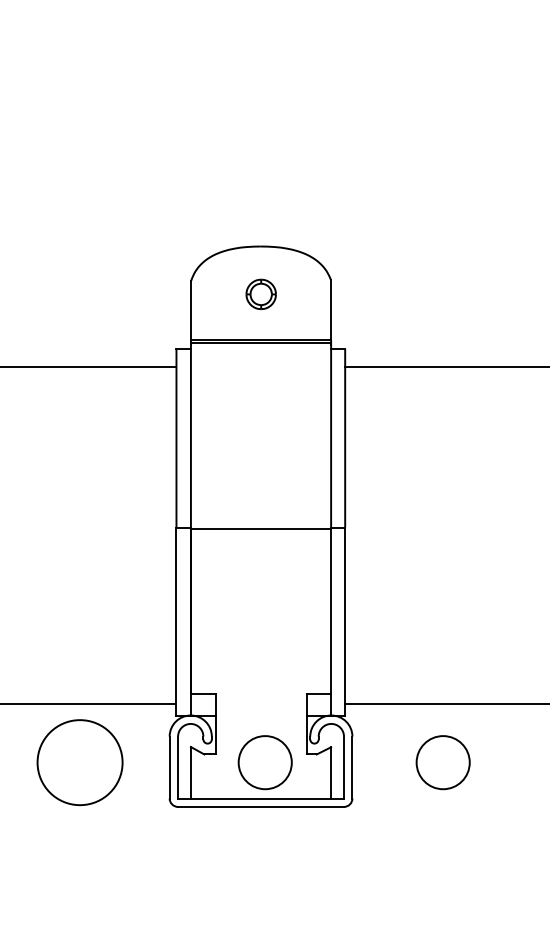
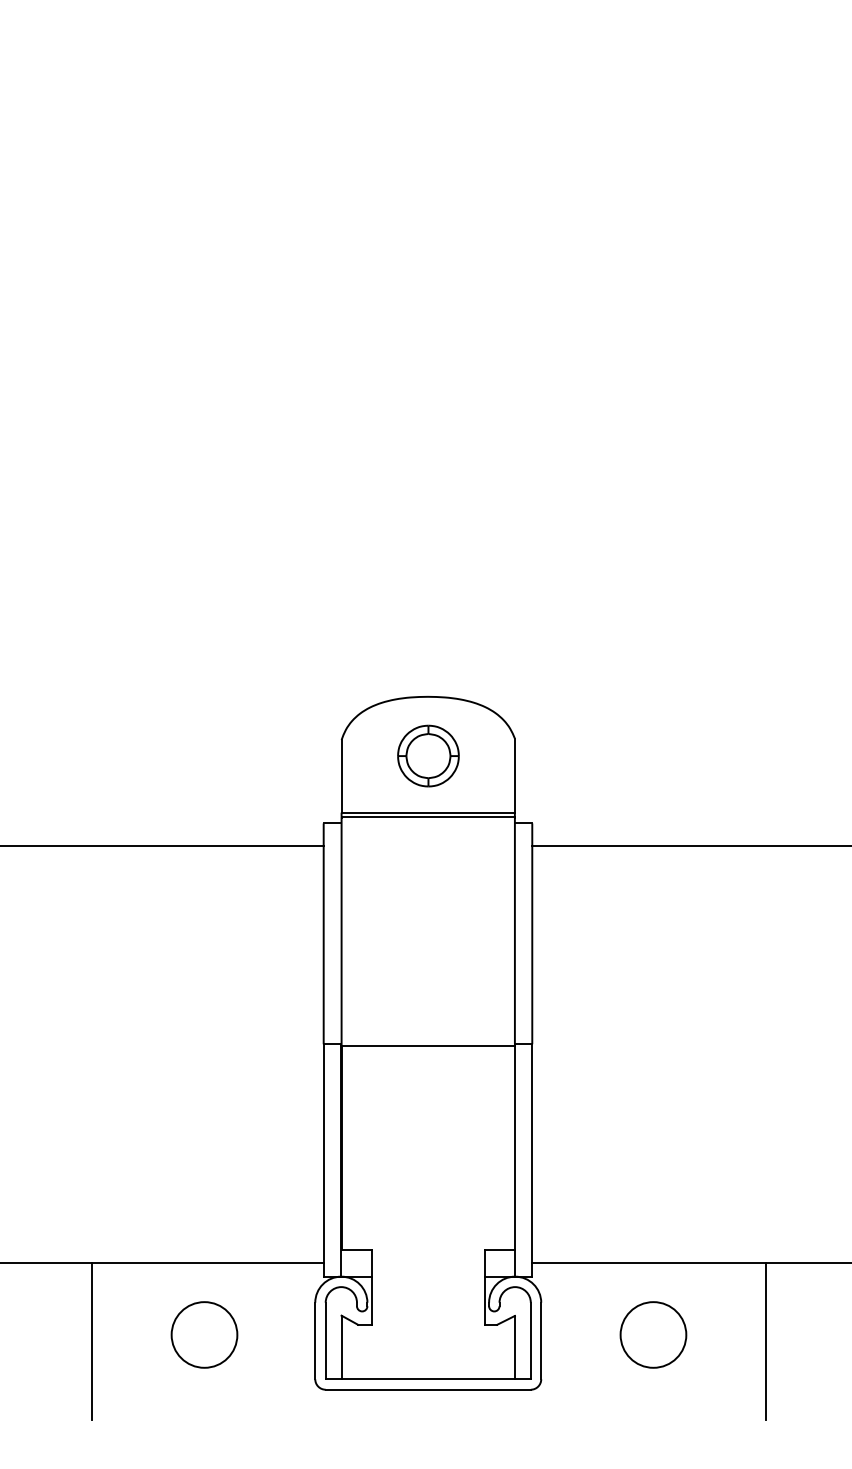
part: (261, 293) -> (428, 755), size x1.67
circle: (80, 762) -> (204, 1334), size x0.62
circle: (265, 762) -> (433, 1334), removed
line: (533, 767) -> (765, 1340), added

